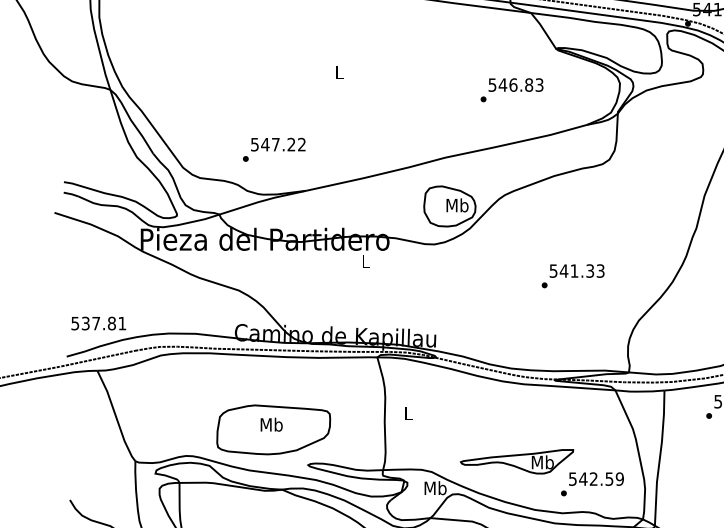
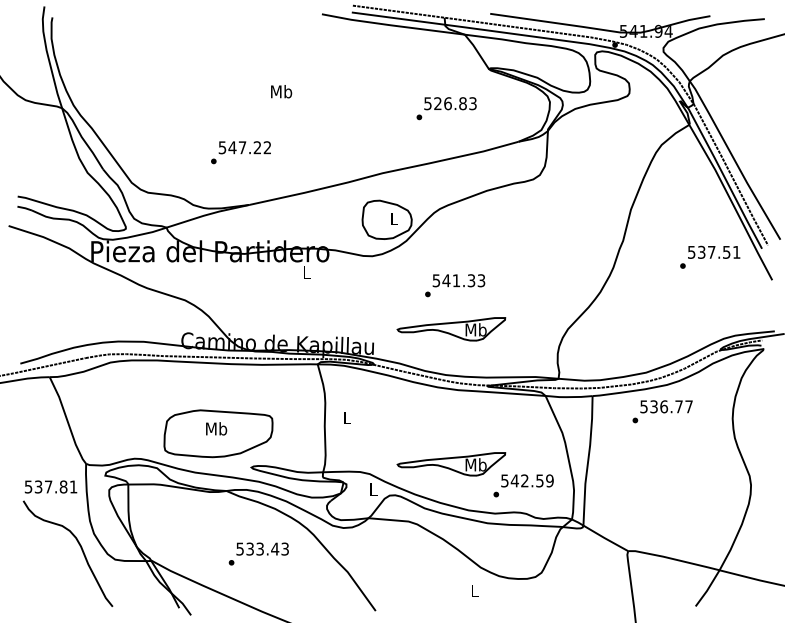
text: (339, 72) -> (281, 91), L -> Mb
text: (502, 84) -> (437, 103), 546.83 -> 526.83
text: (273, 149) -> (240, 152), moved
text: (457, 205) -> (394, 218), Mb -> L
text: (573, 276) -> (455, 285), moved
part: (517, 320) -> (451, 329), added
text: (98, 323) -> (50, 486), moved
text: (435, 488) -> (373, 489), Mb -> L

